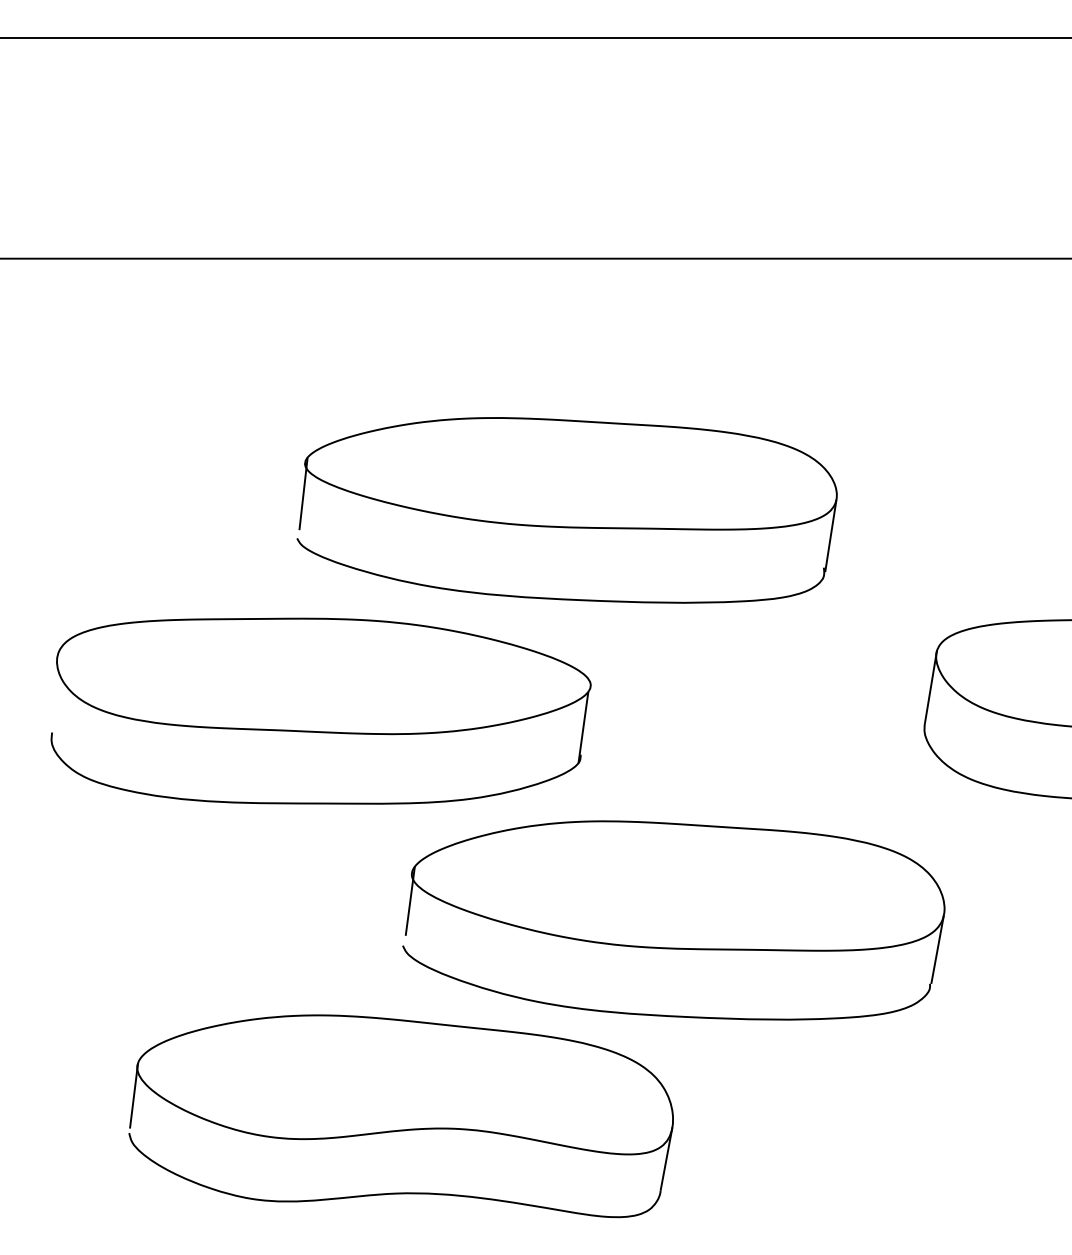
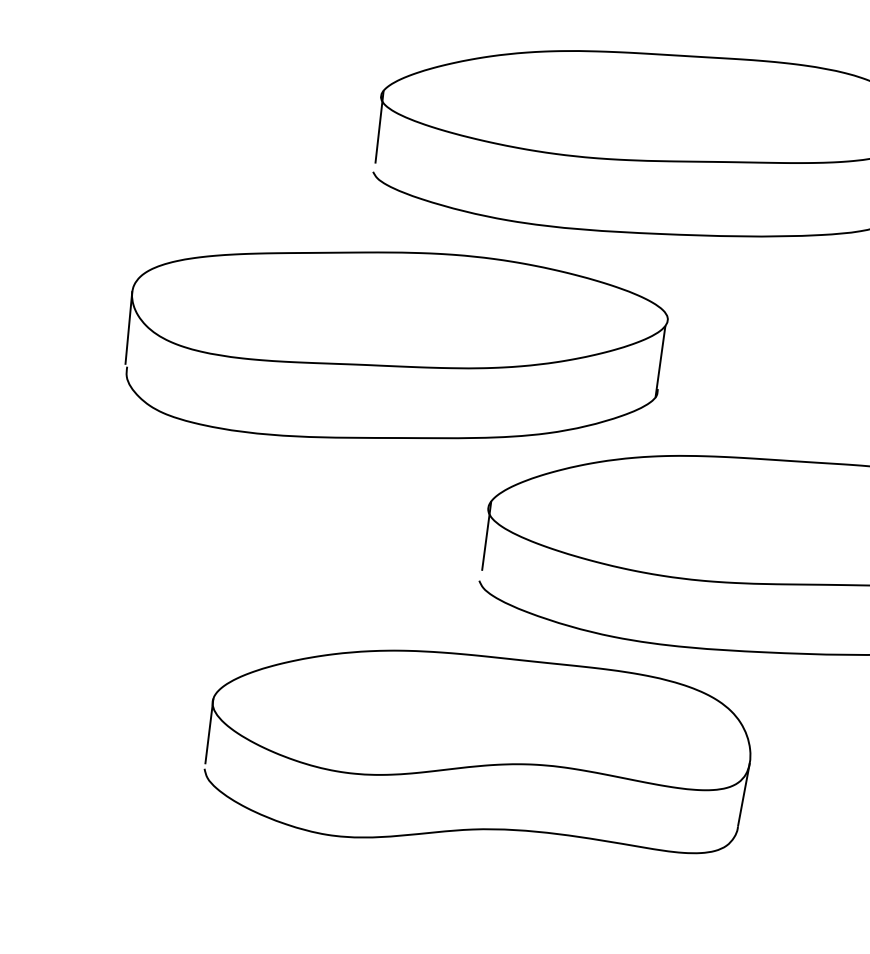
line: (53, 693) -> (128, 327), added

